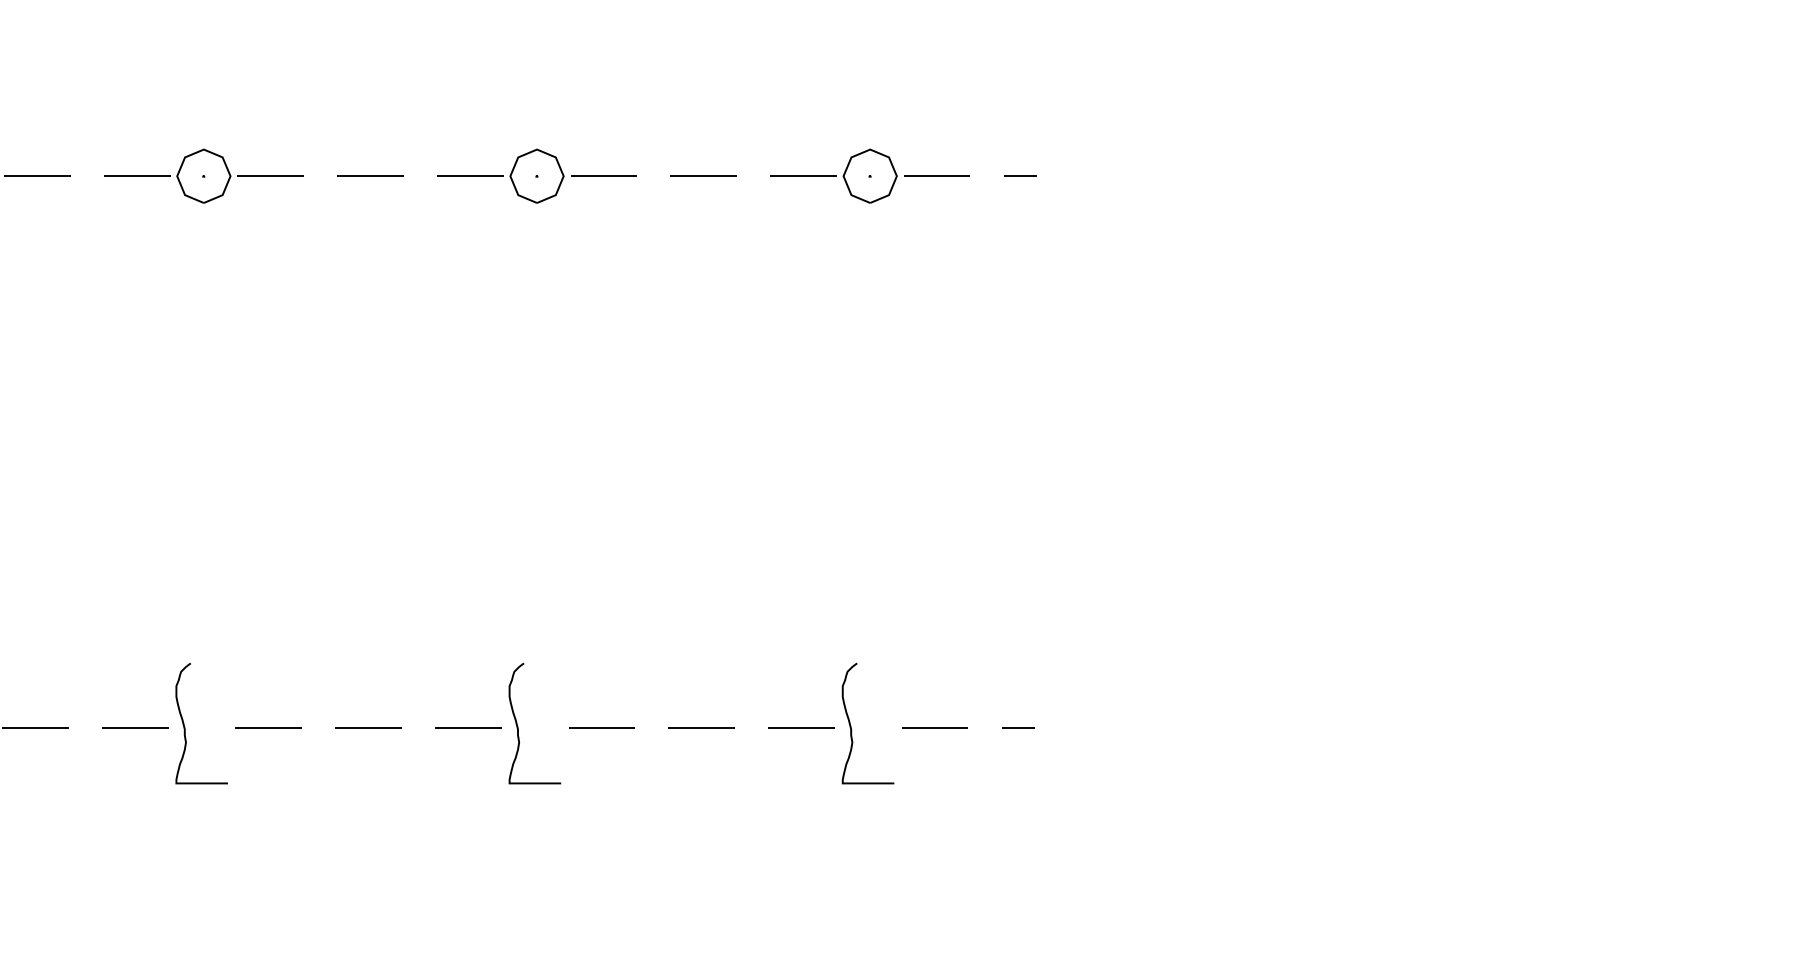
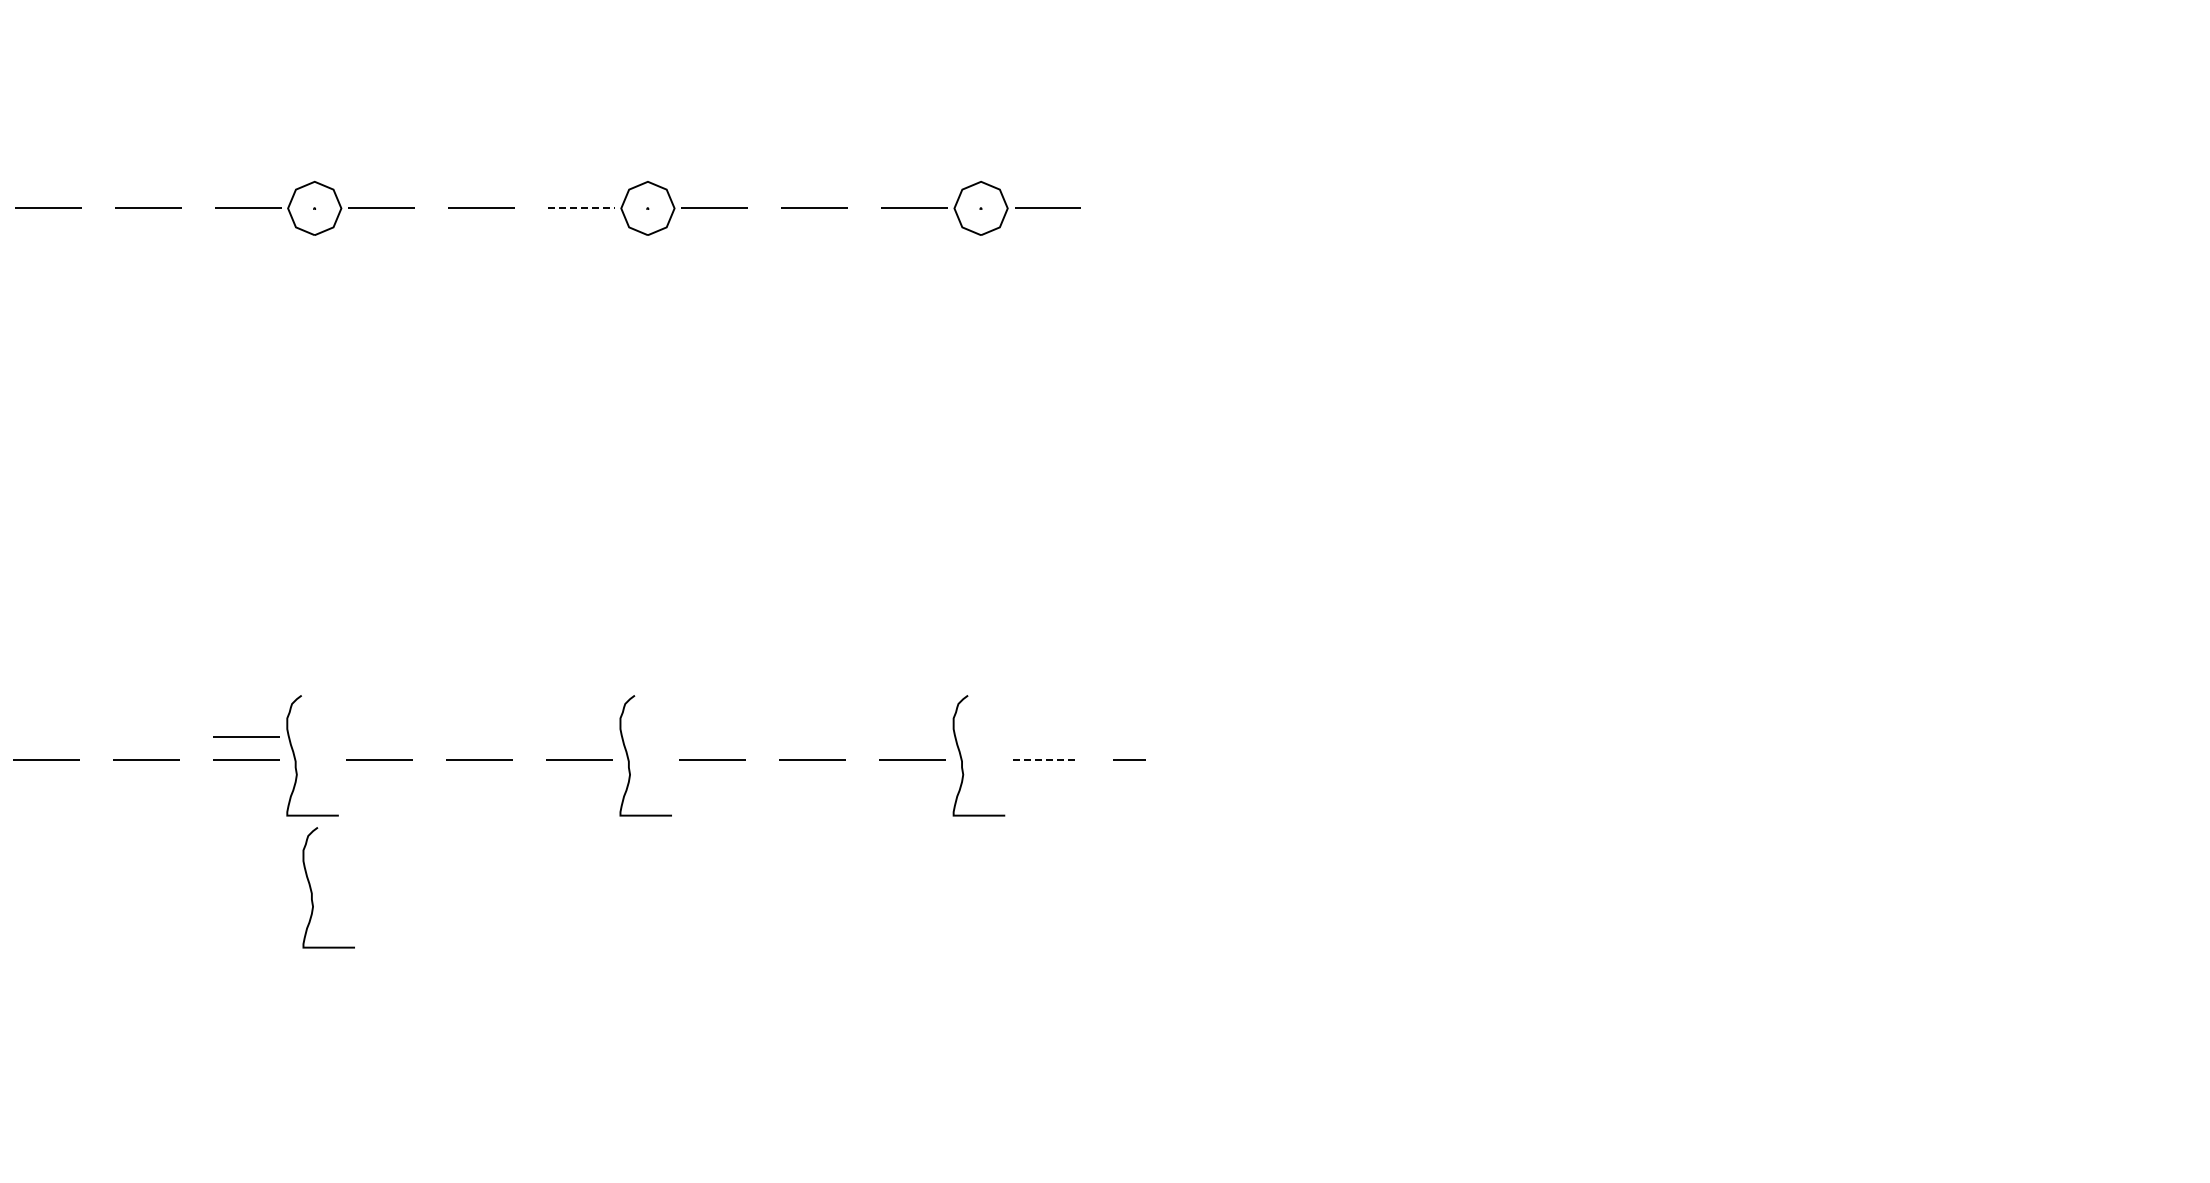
line: (1020, 175) -> (1131, 207), removed
line: (470, 176) -> (581, 208), solid -> dashed
line: (135, 704) -> (246, 736), added
line: (935, 728) -> (1046, 760), solid -> dashed
curve: (201, 859) -> (312, 891), added

